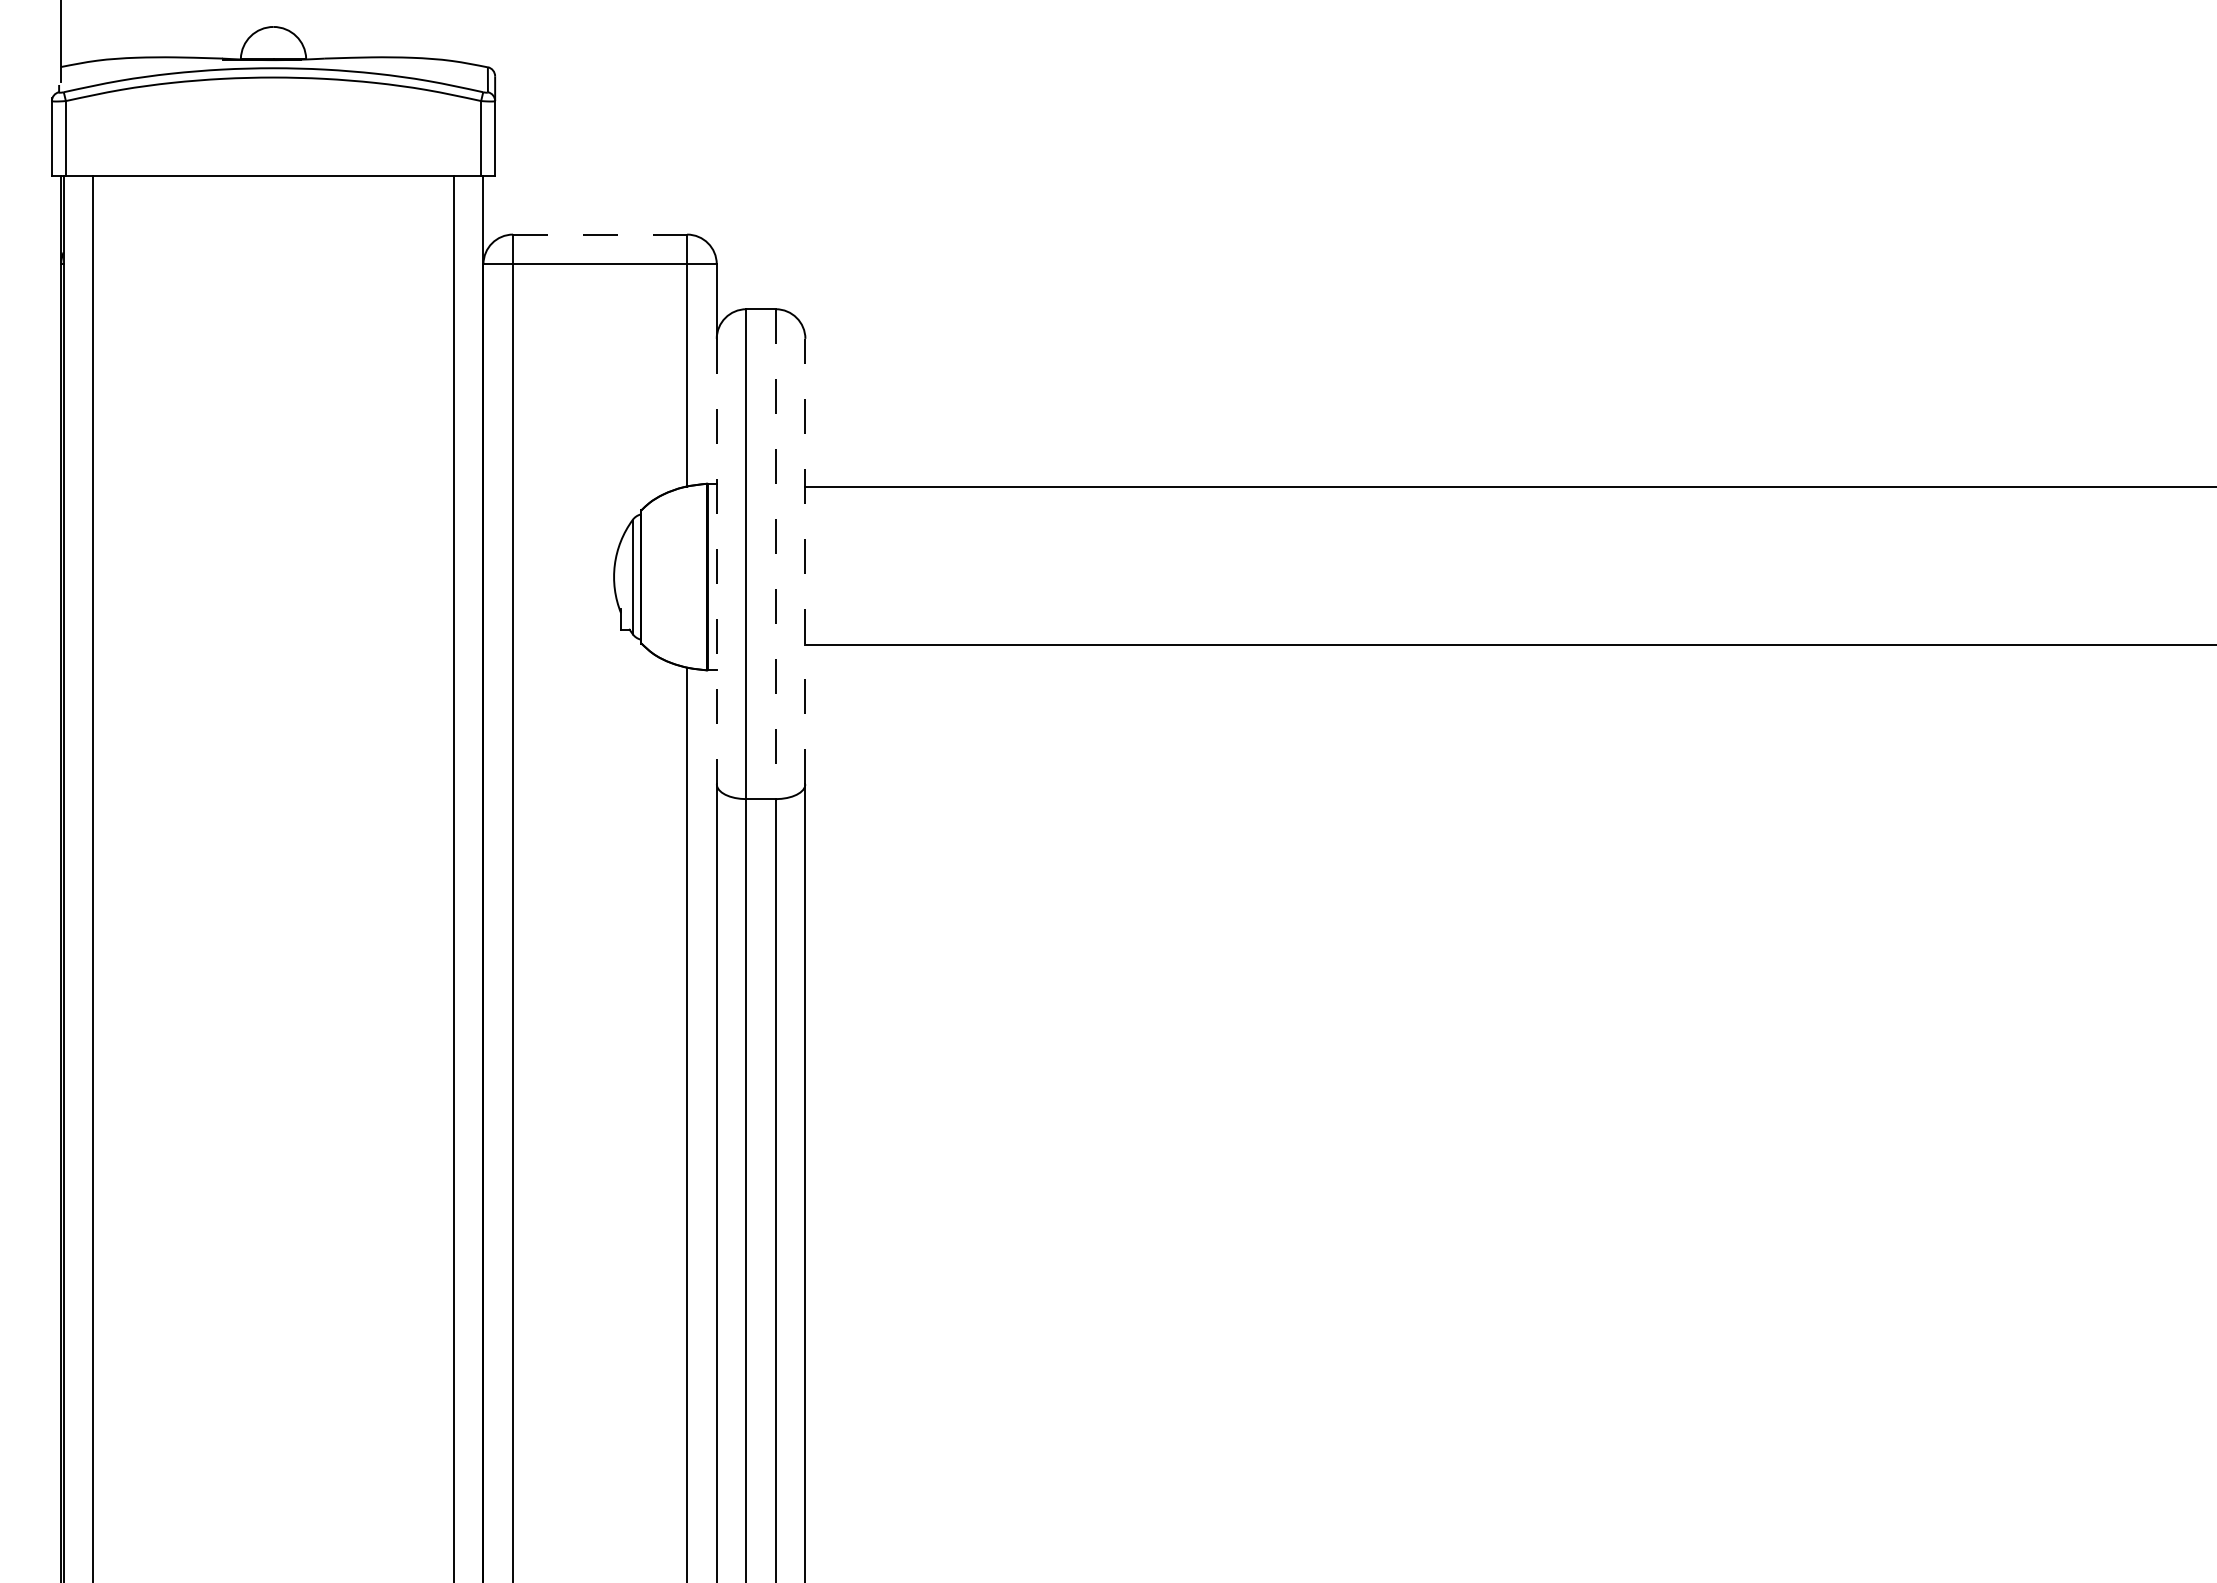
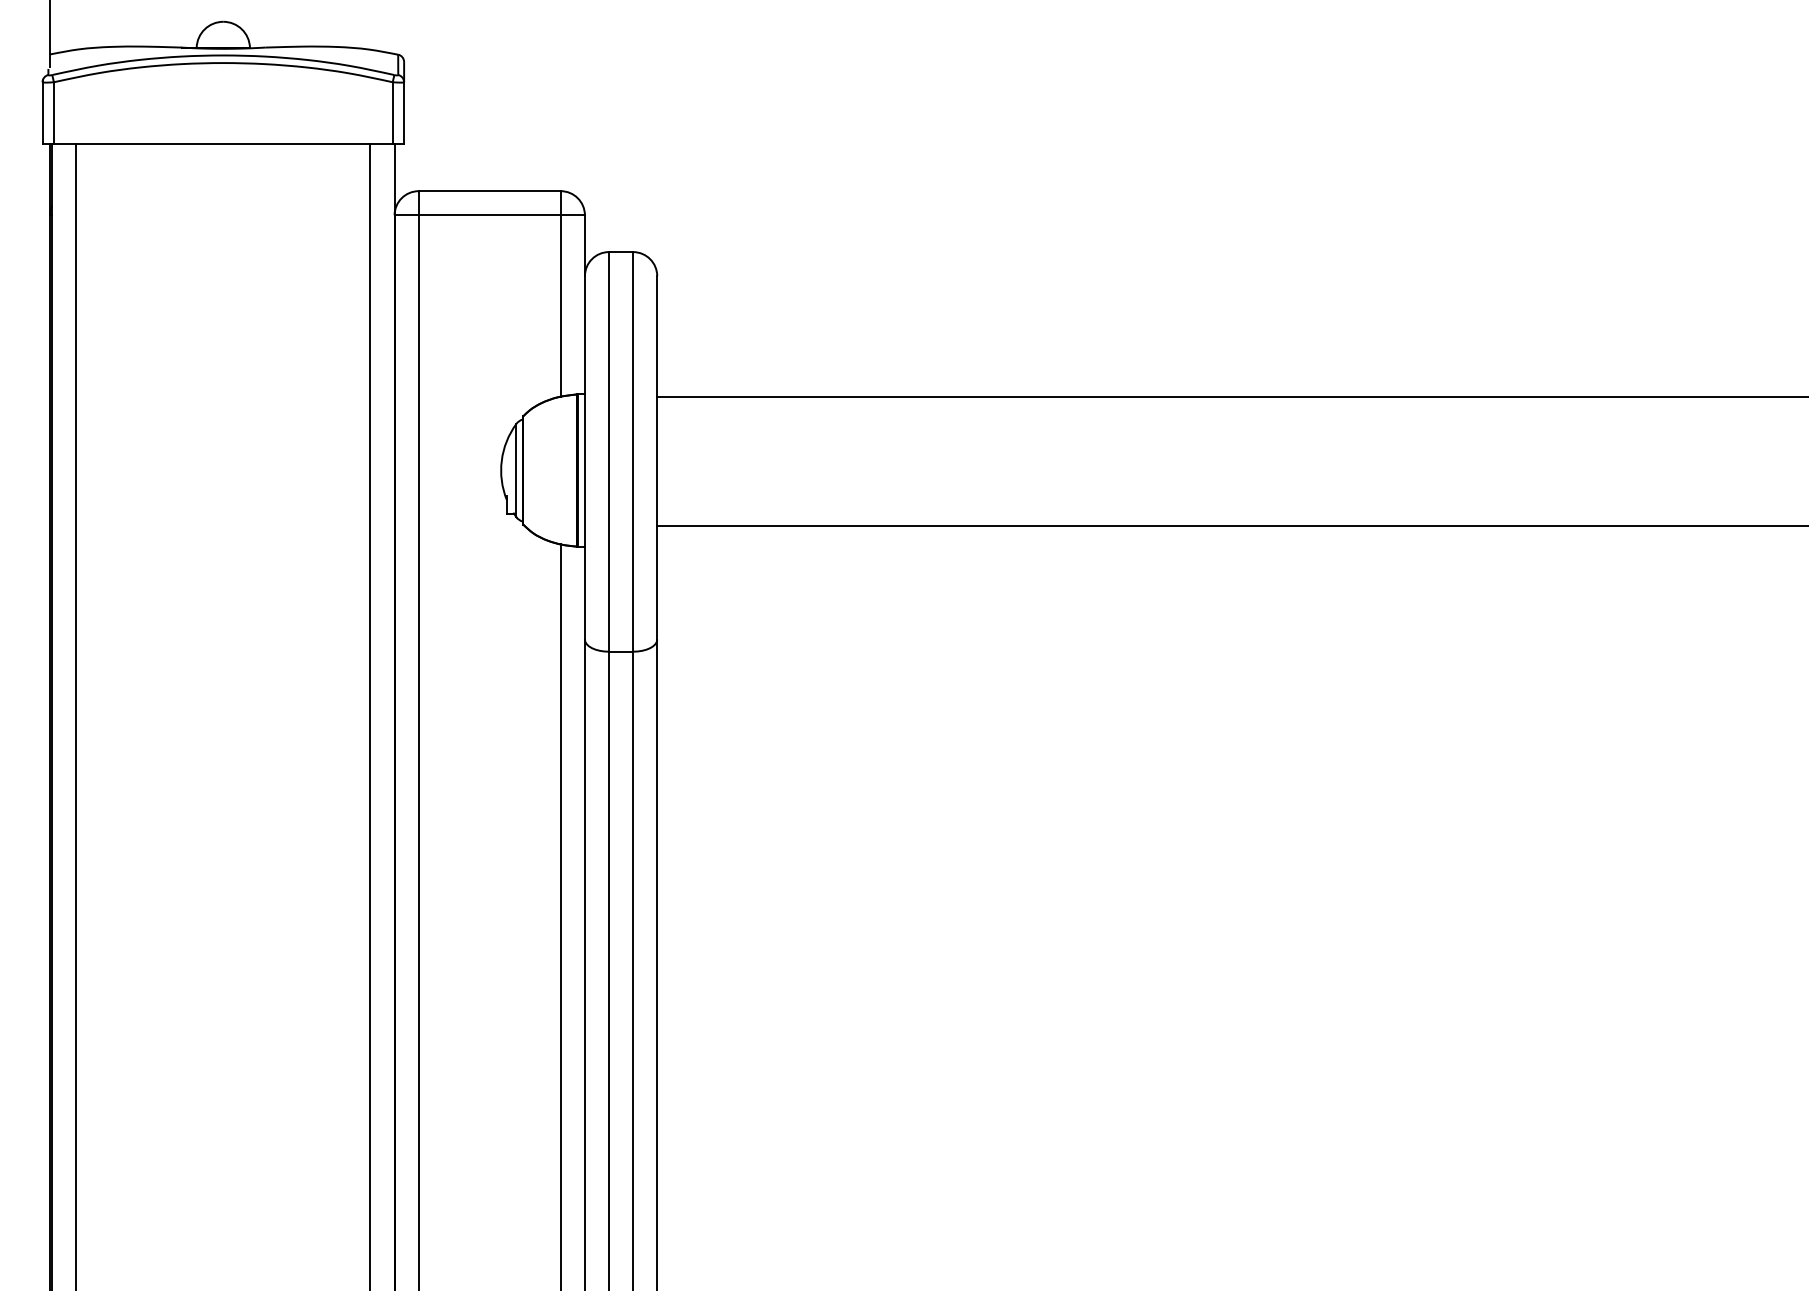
line: (600, 234) -> (490, 191), dashed -> solid
line: (775, 554) -> (632, 452), dashed -> solid
line: (716, 561) -> (584, 457), dashed -> solid
line: (805, 561) -> (657, 457), dashed -> solid

